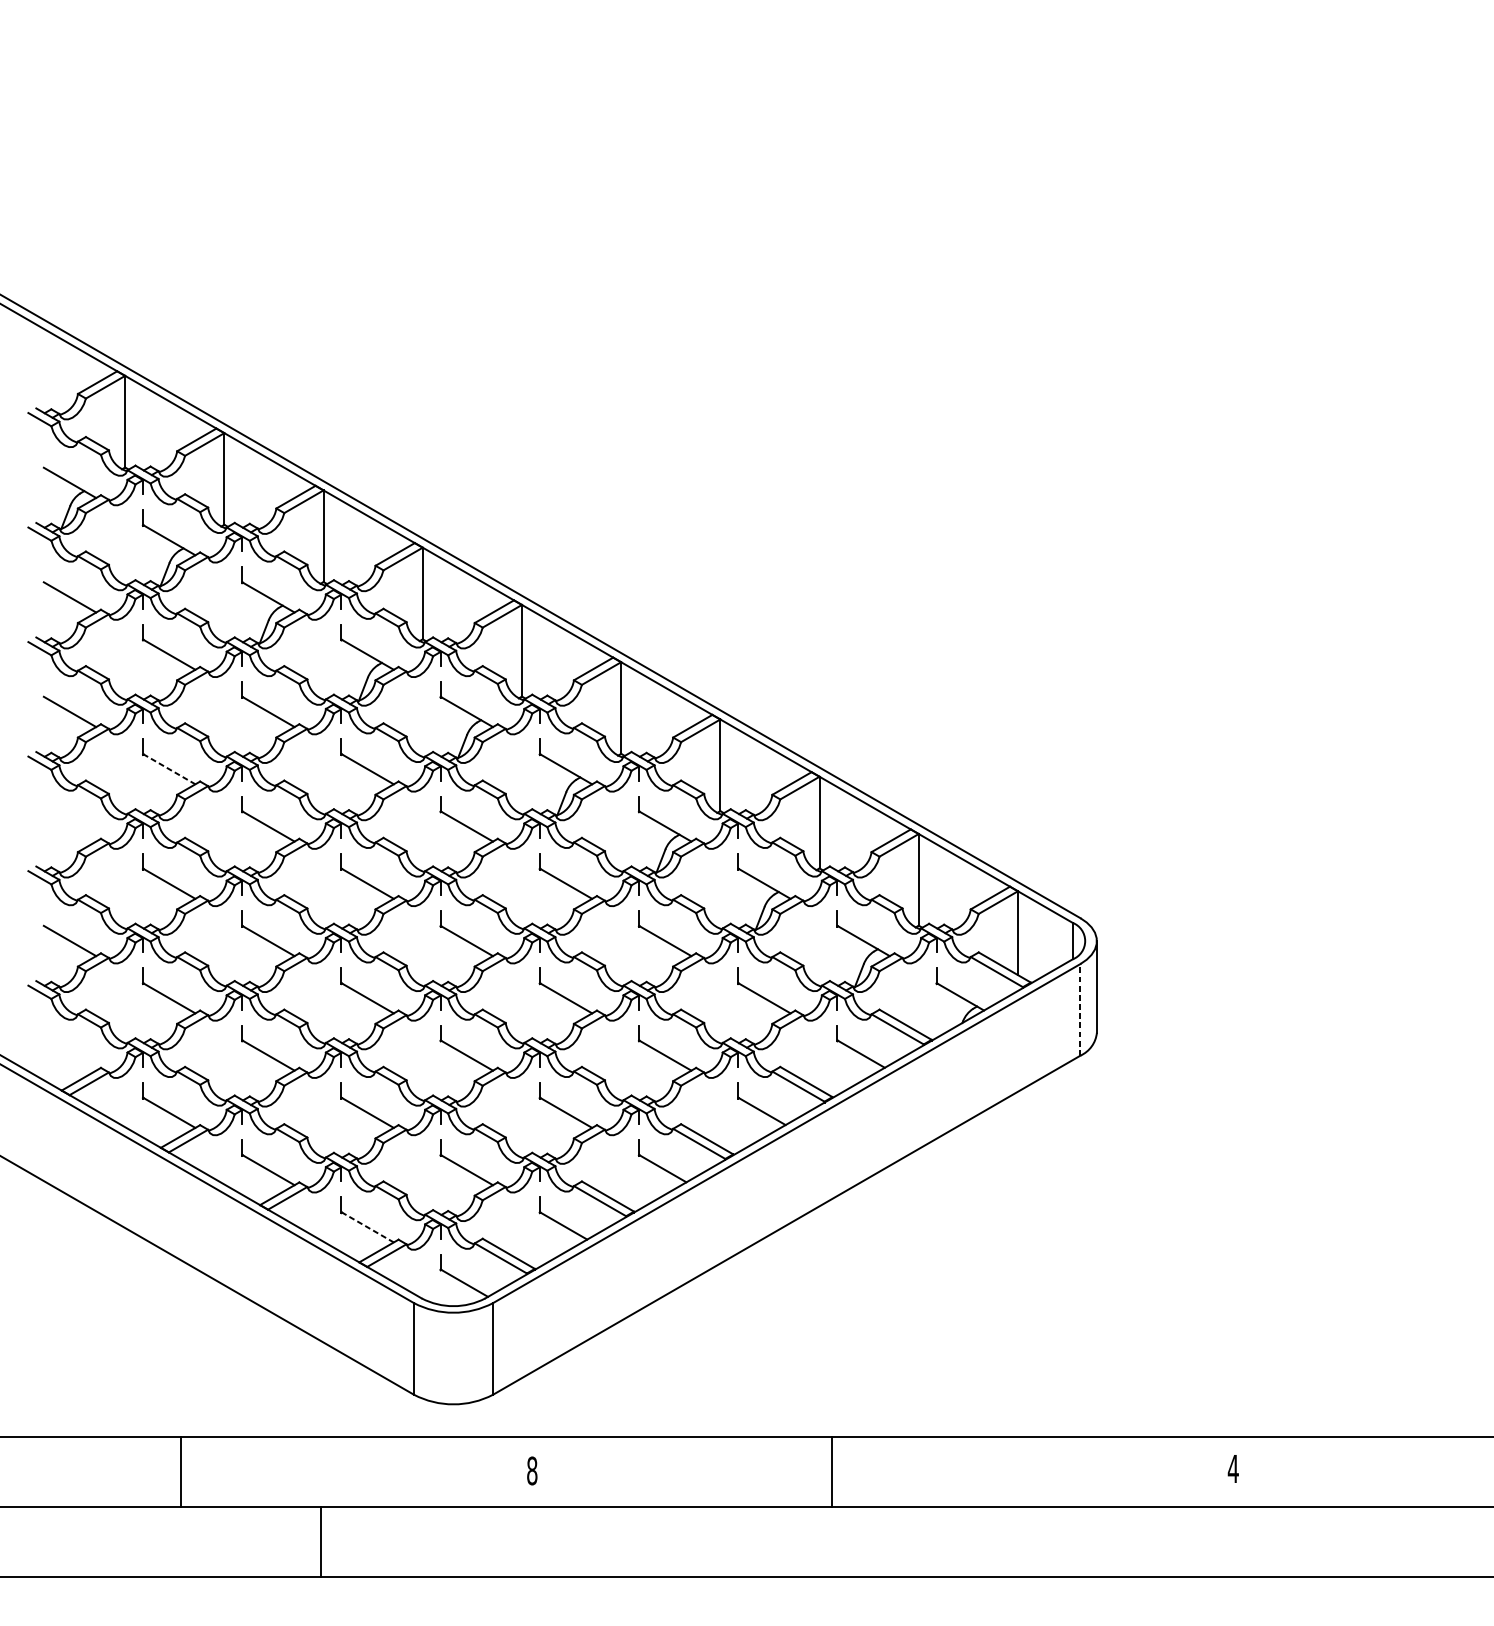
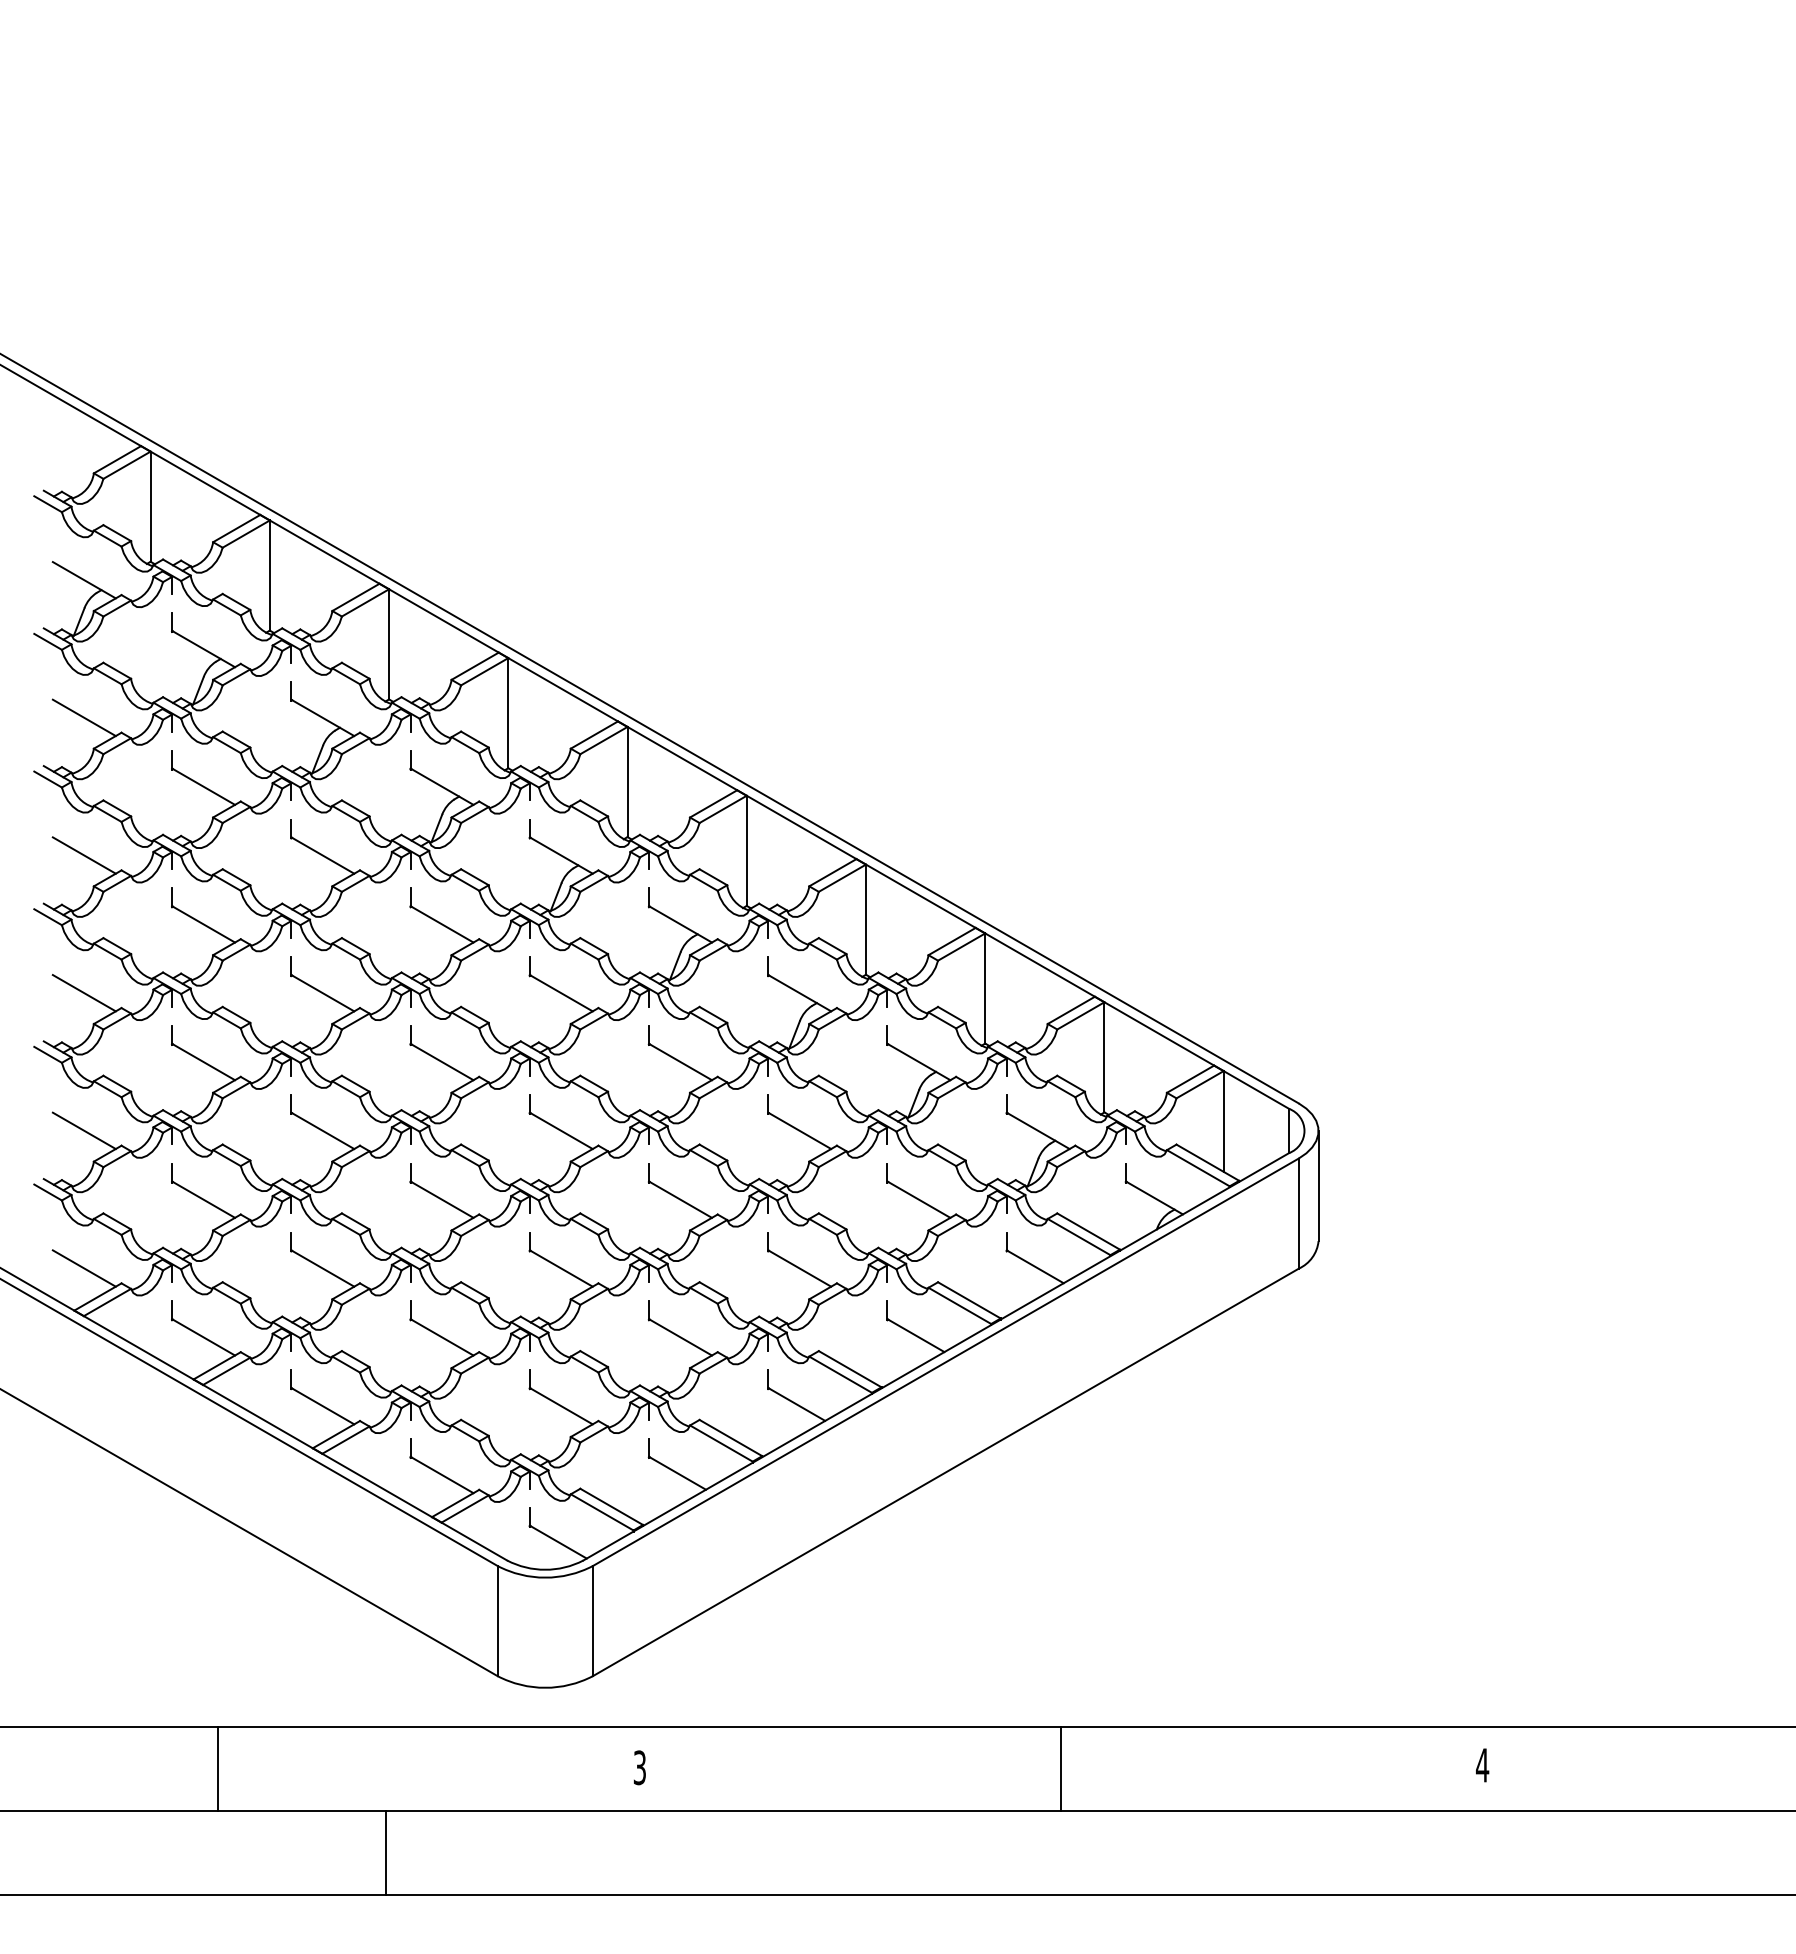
line: (170, 769) -> (204, 924), dashed -> solid
line: (69, 826) -> (83, 993), added
line: (1080, 1009) -> (1298, 1213), dashed -> solid
line: (69, 1055) -> (83, 1268), added
line: (368, 1227) -> (442, 1475), dashed -> solid
text: (531, 1470) -> (639, 1767), 8 -> 3
line: (832, 1471) -> (1060, 1768), moved

